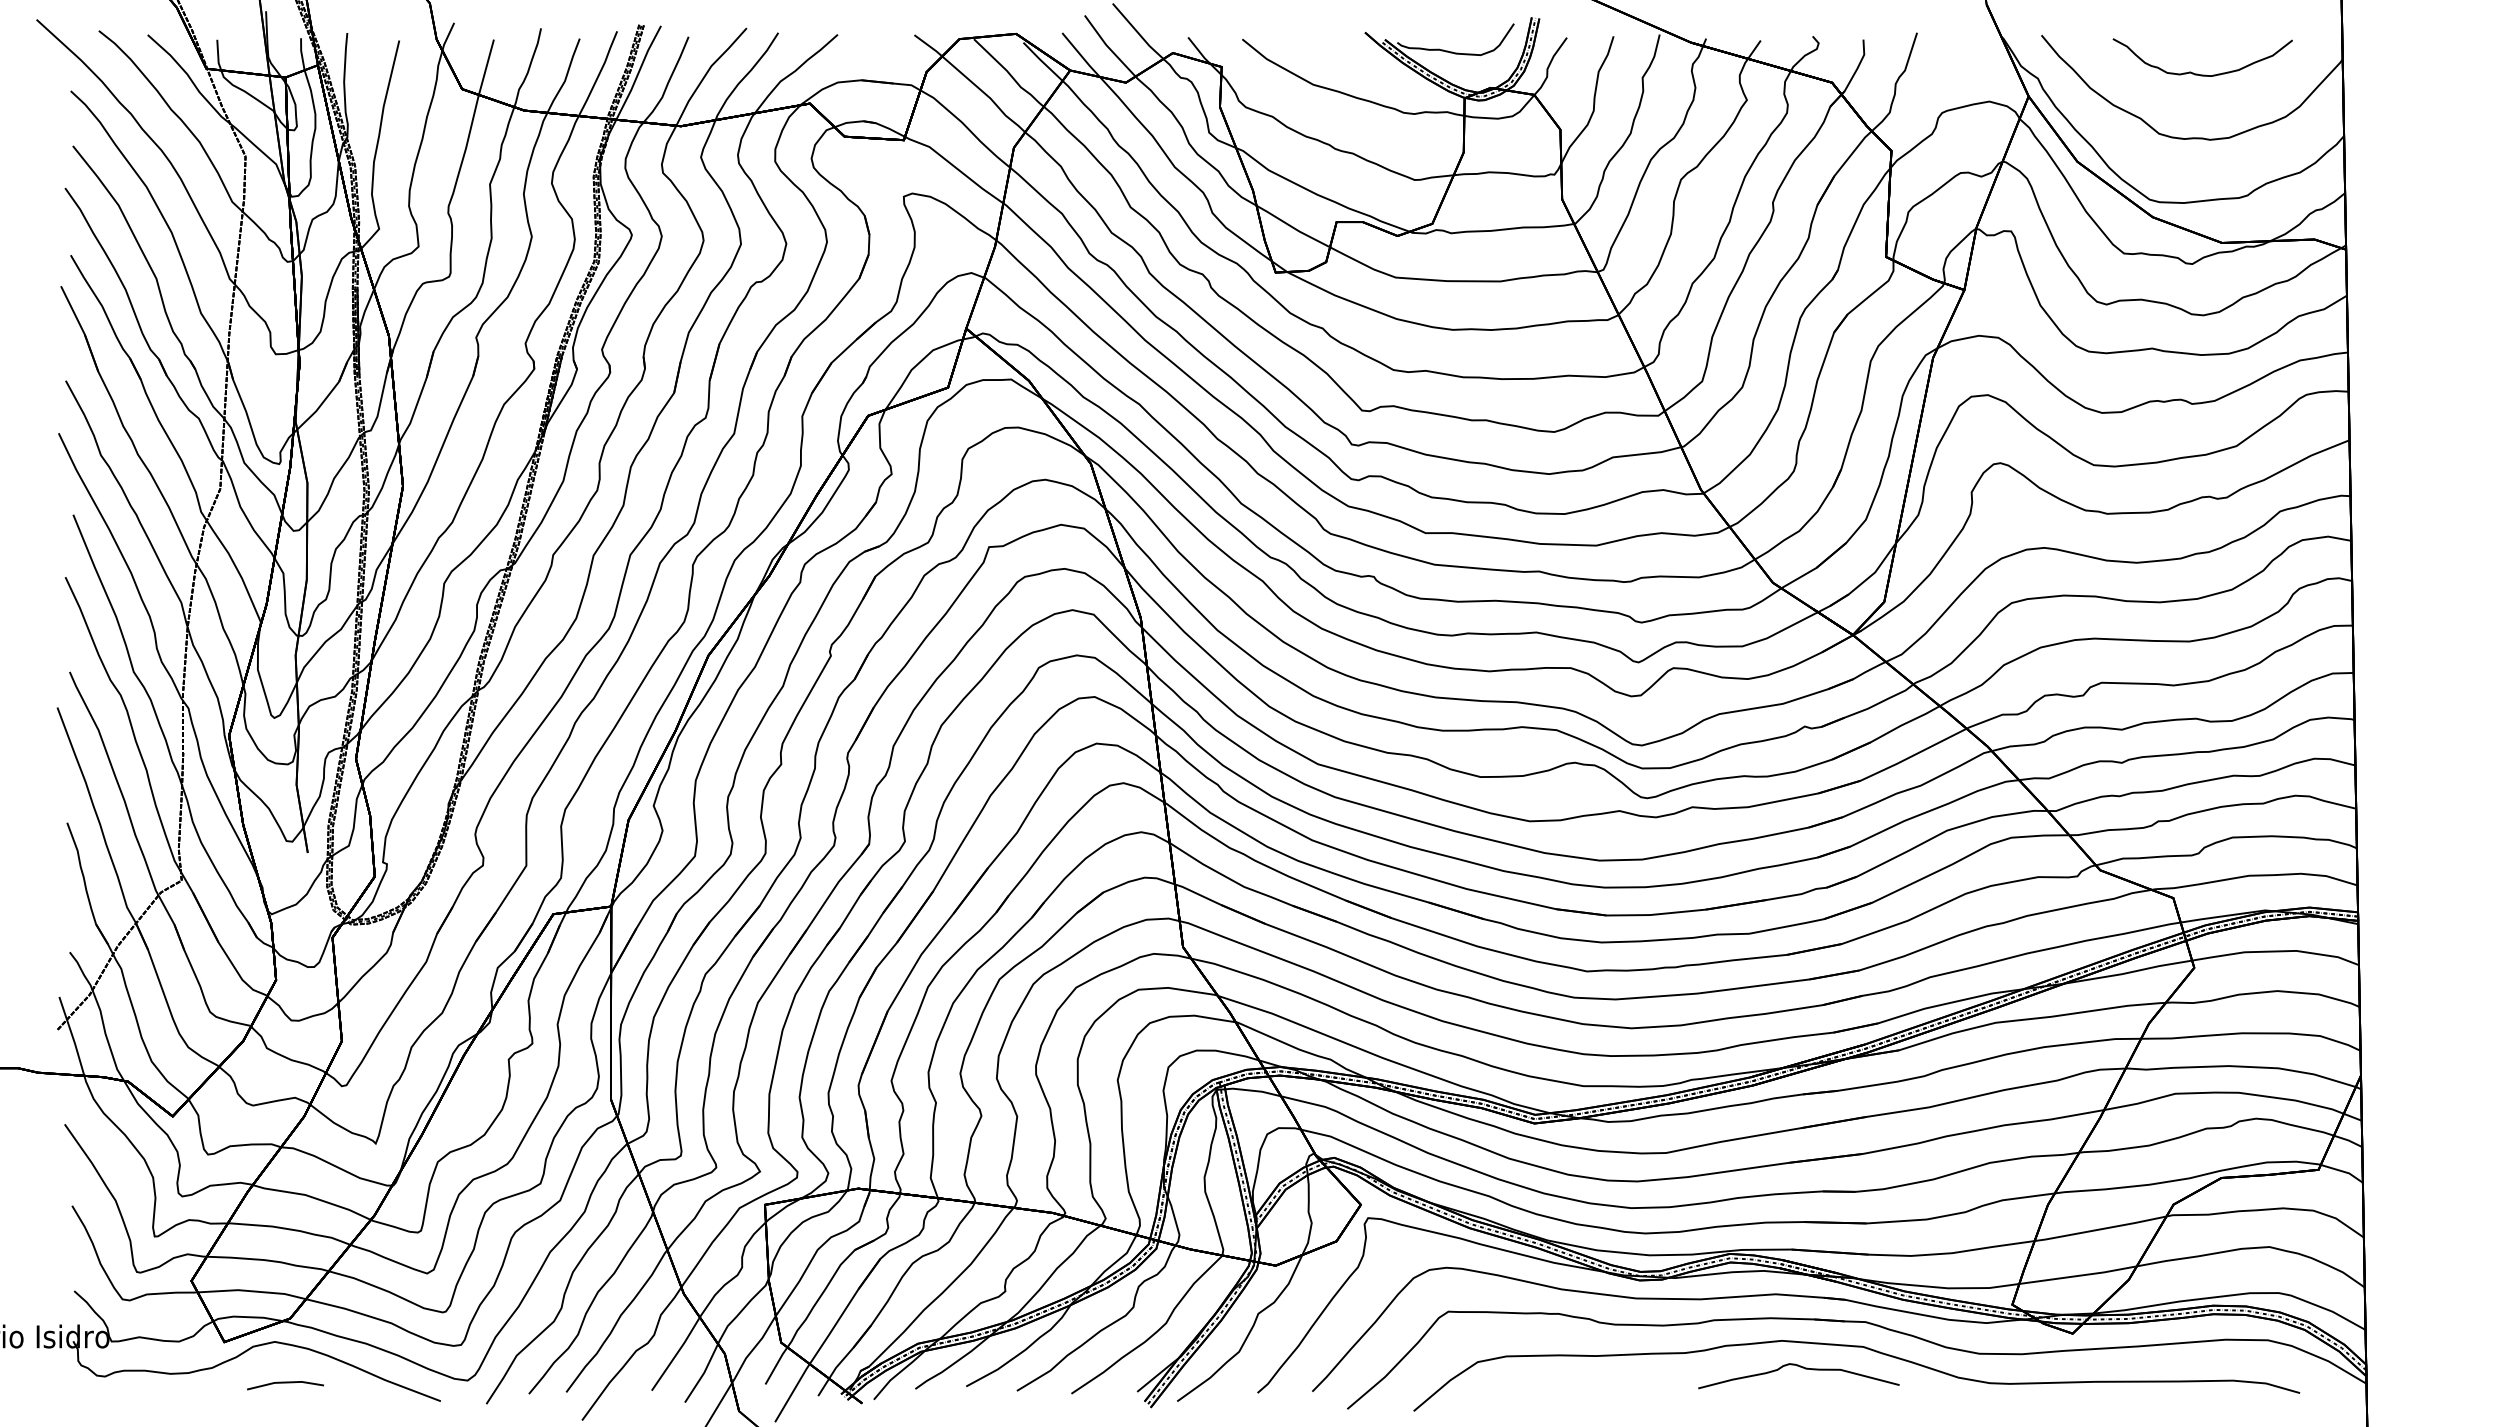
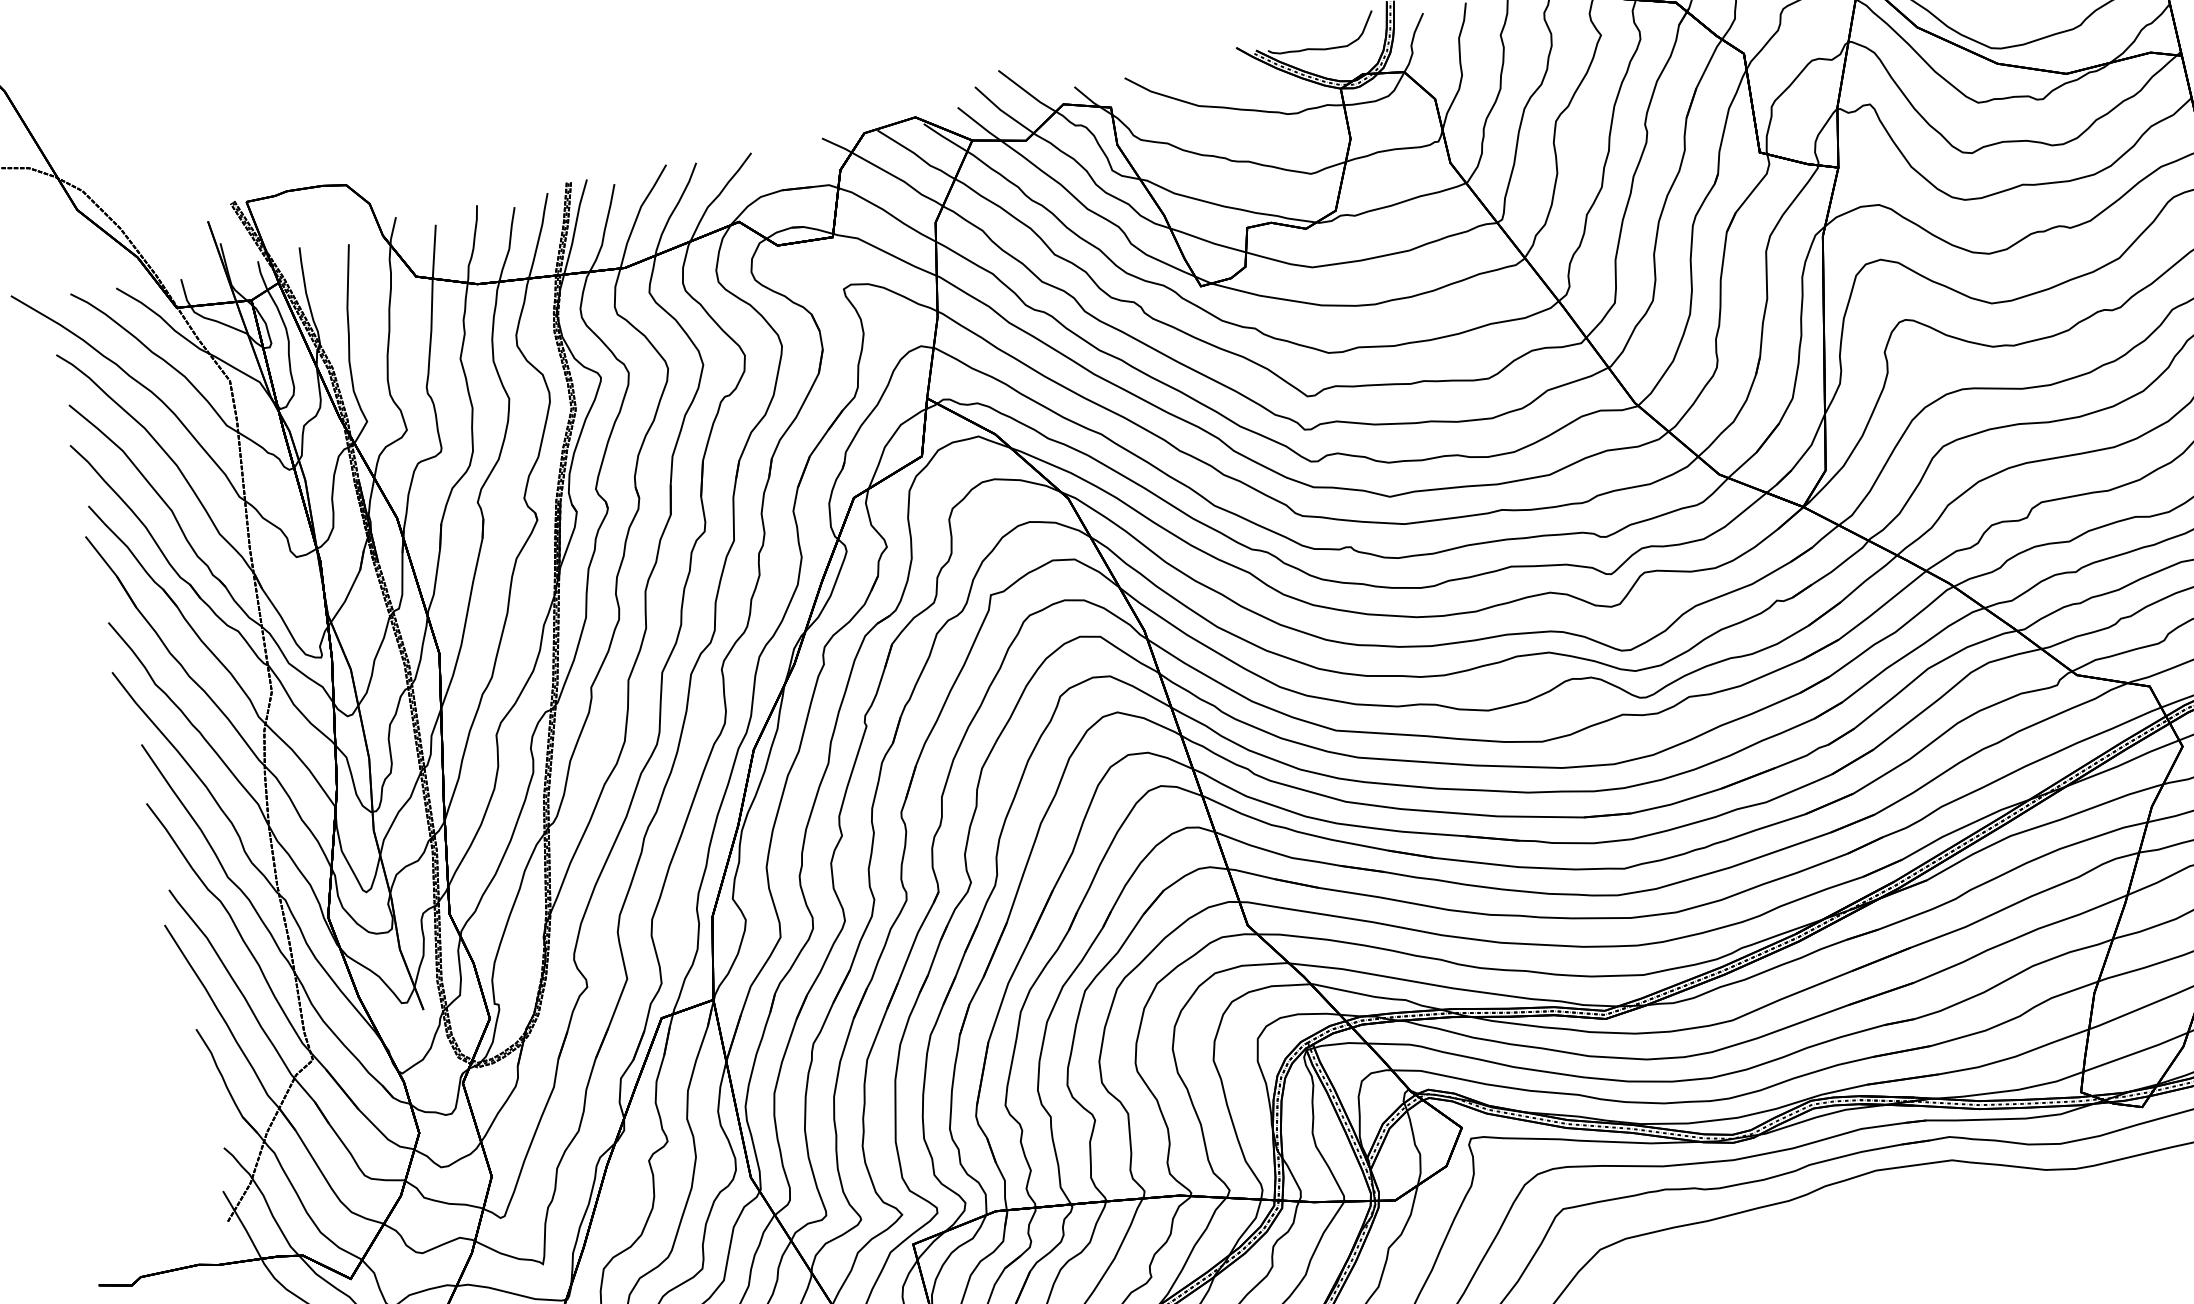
curve: (1802, 1368) -> (1900, 1192), removed

